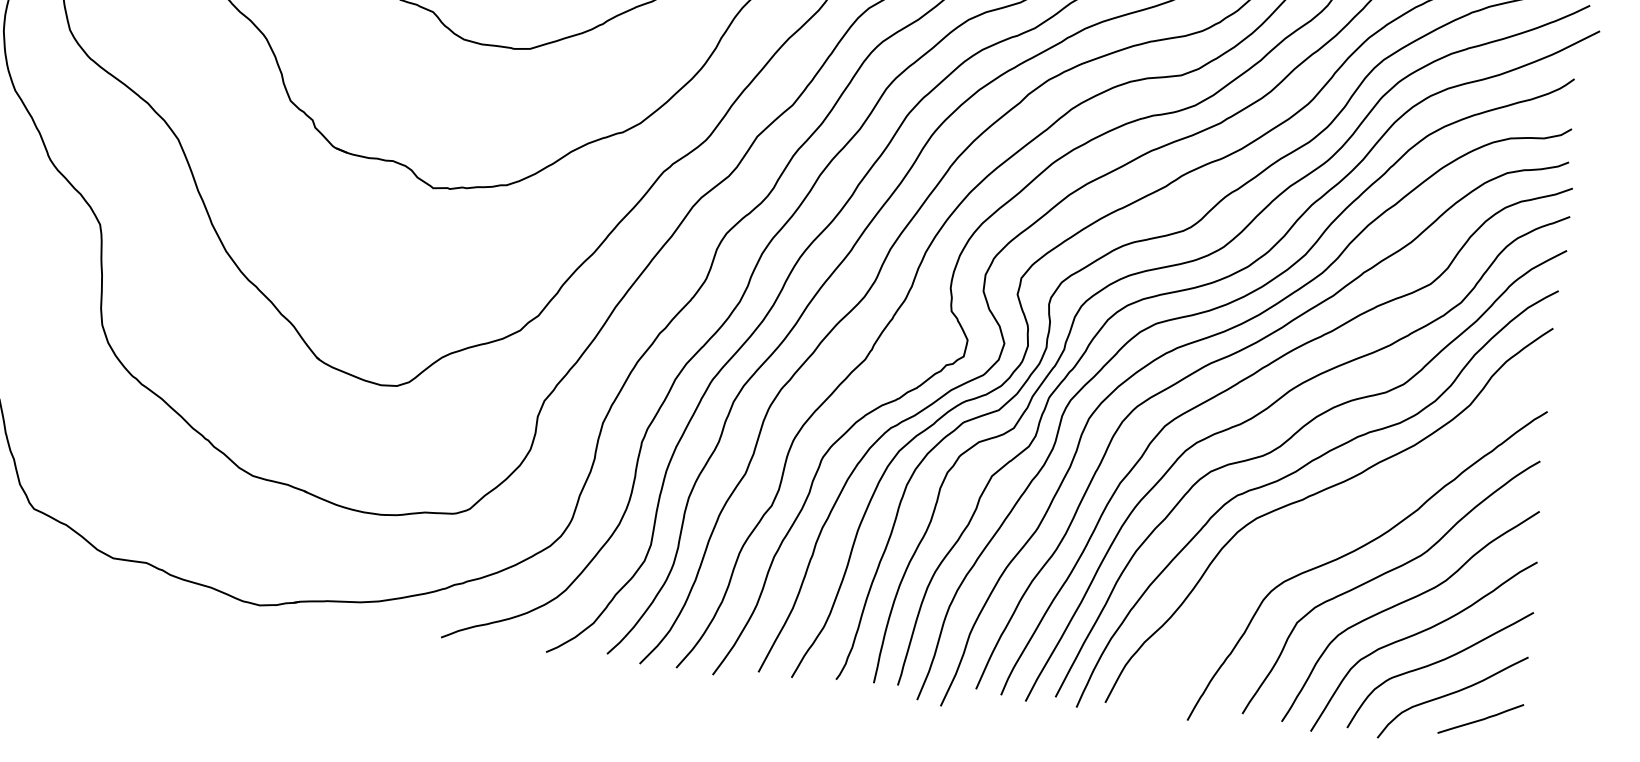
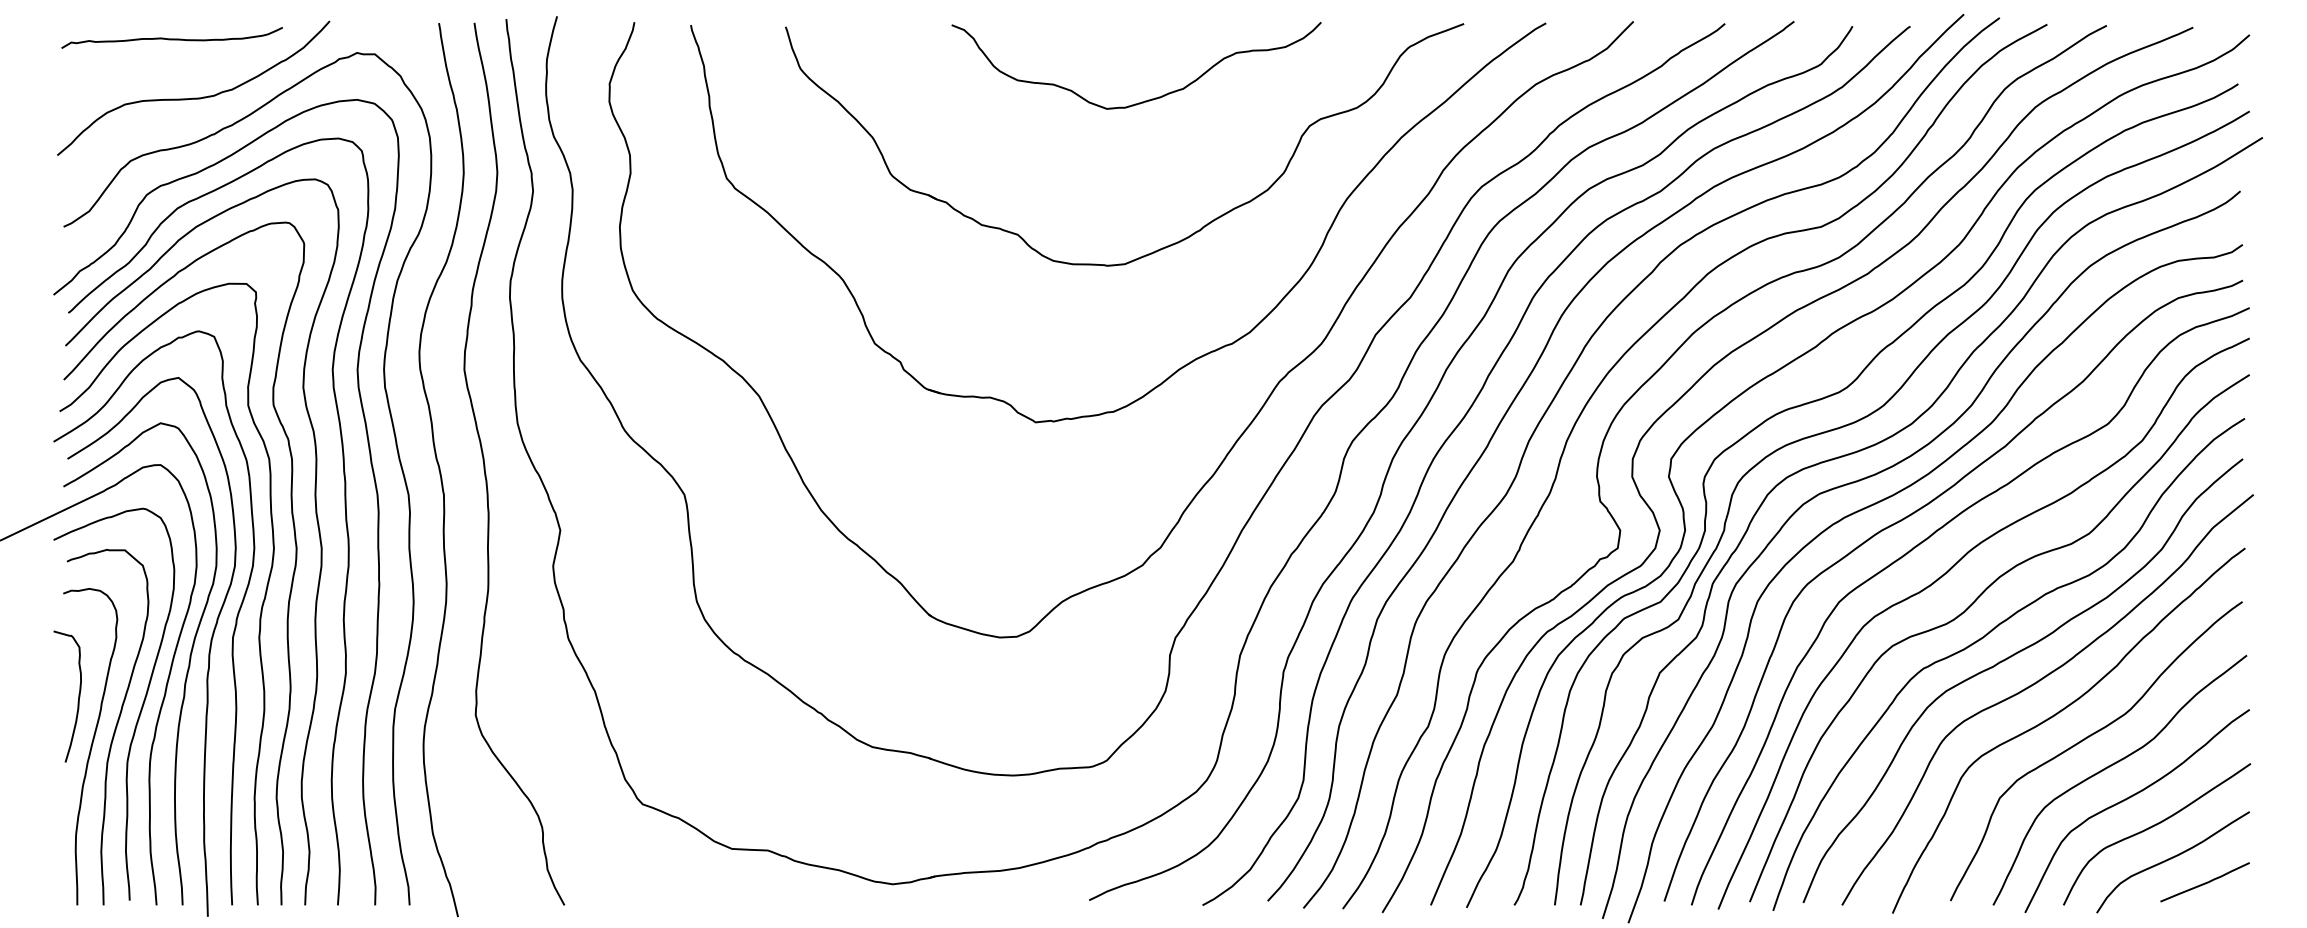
curve: (1342, 519) -> (2037, 683), added

